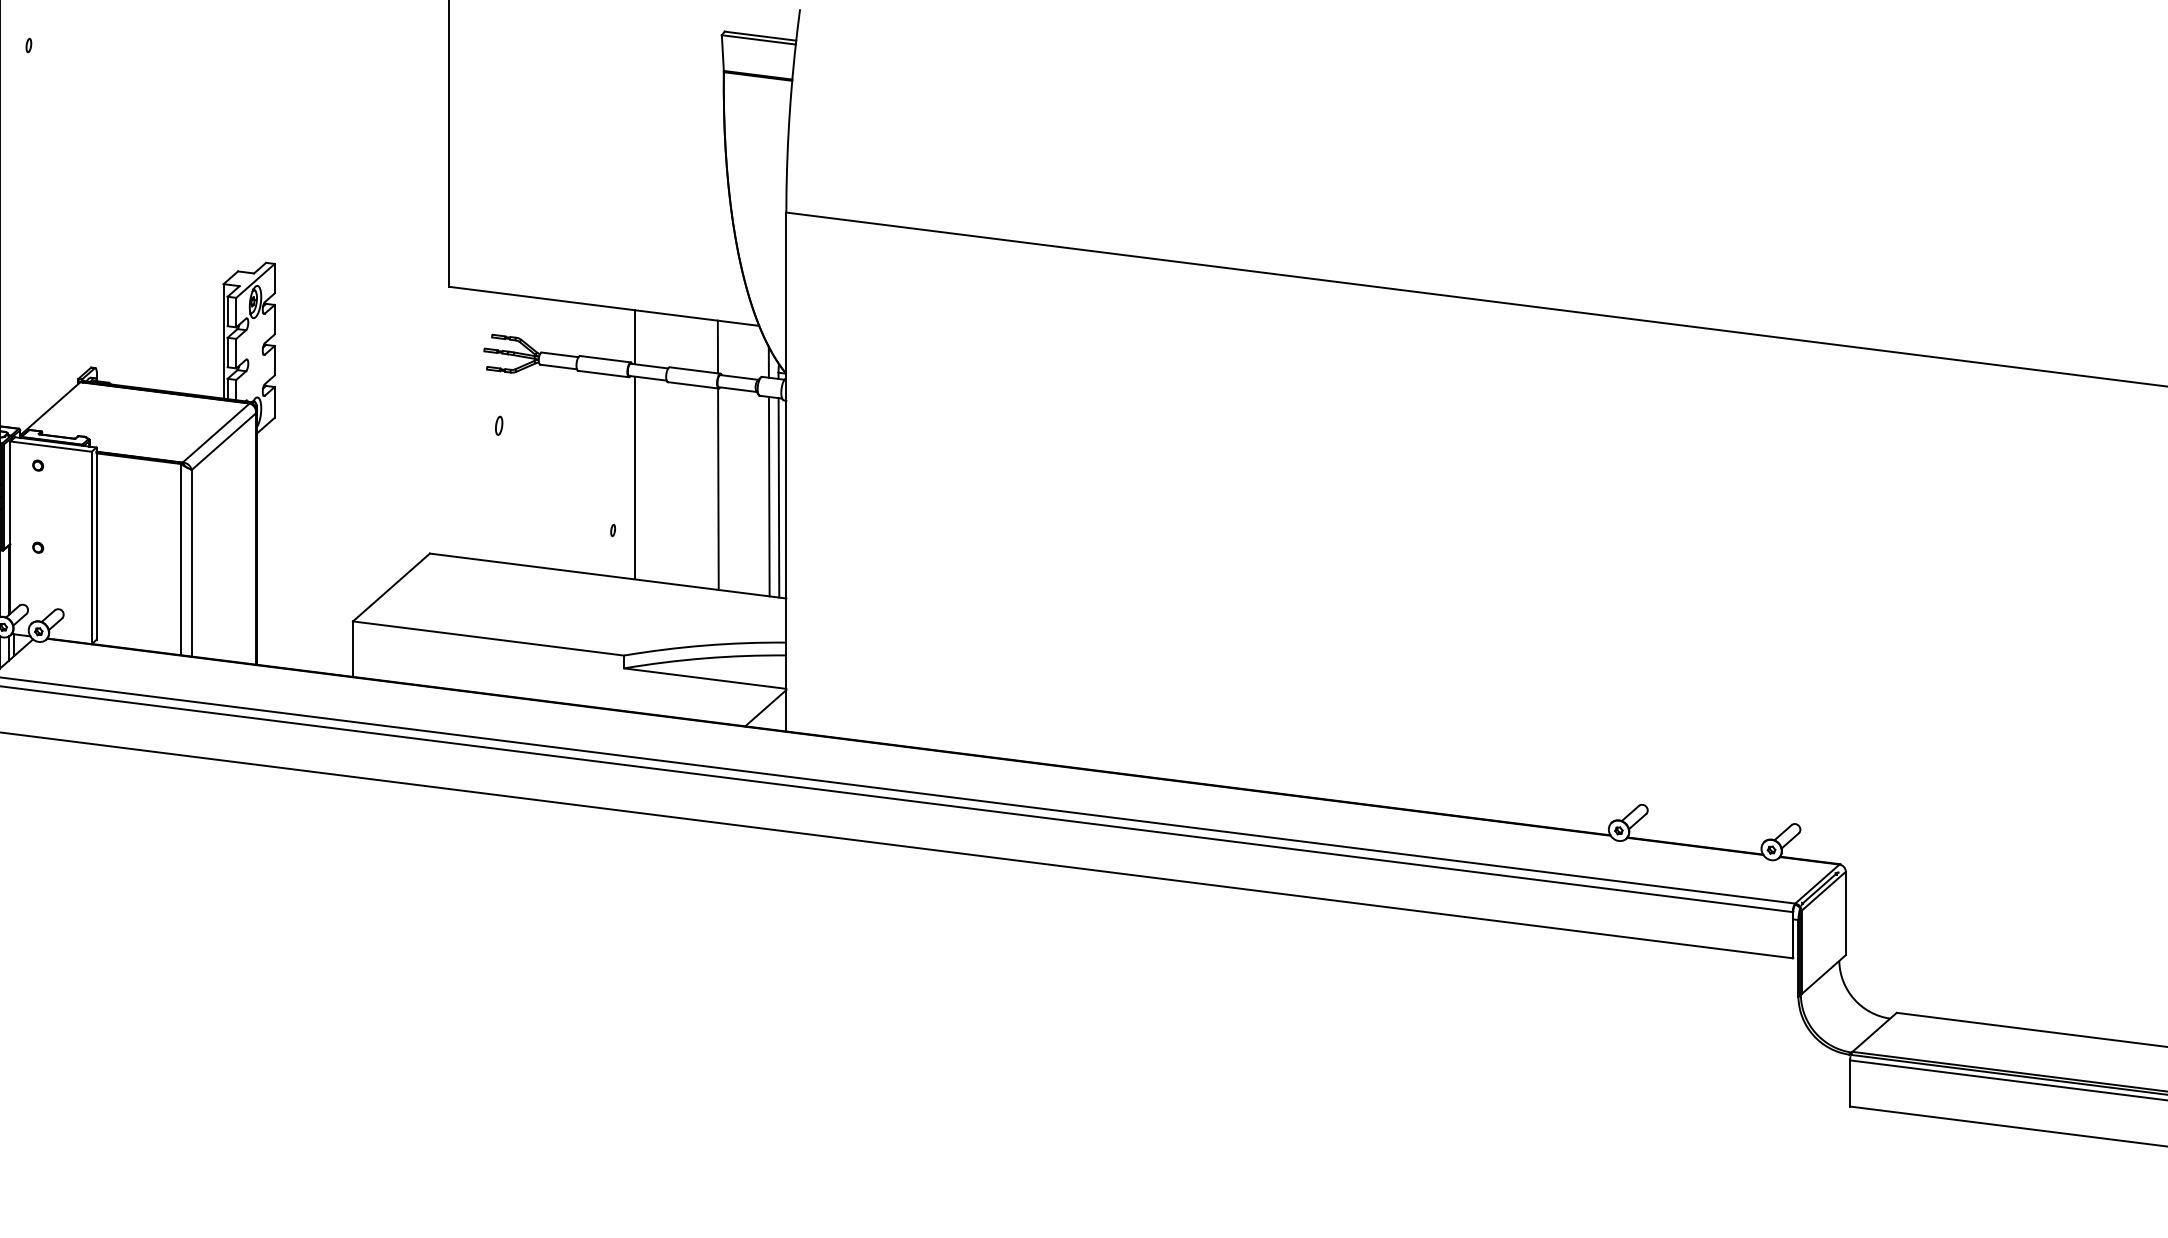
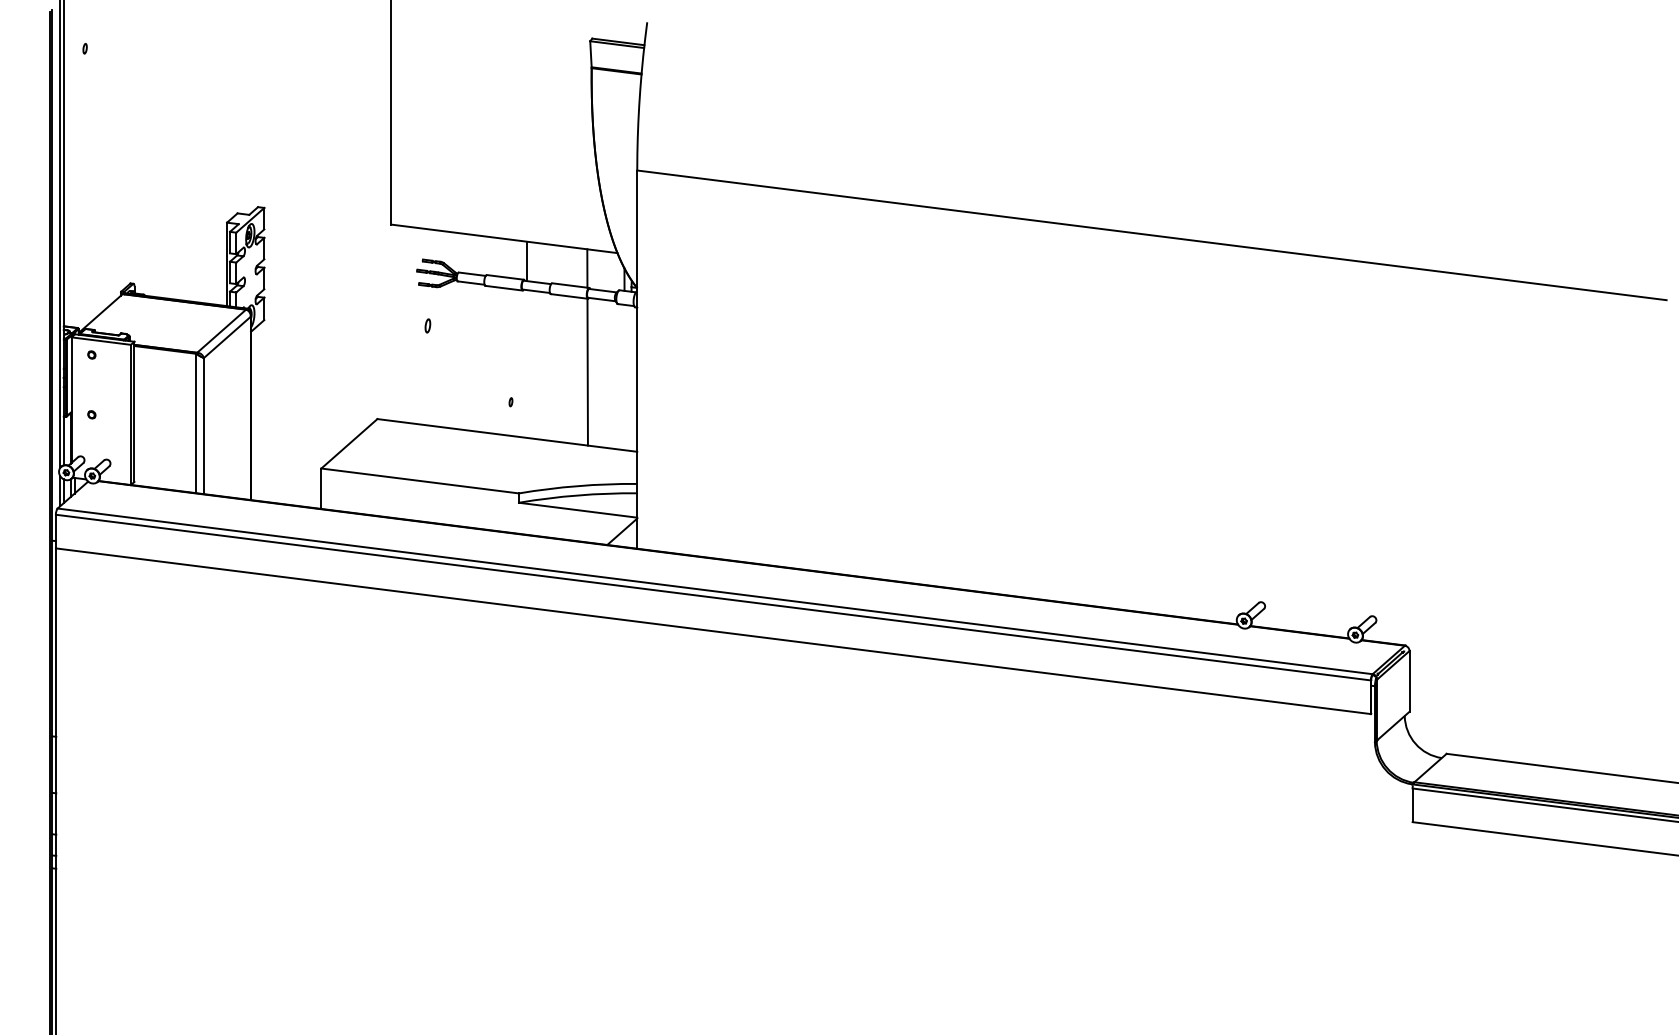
line: (634, 477) -> (526, 363), removed
line: (768, 496) -> (624, 377), removed
line: (778, 497) -> (631, 378), removed

